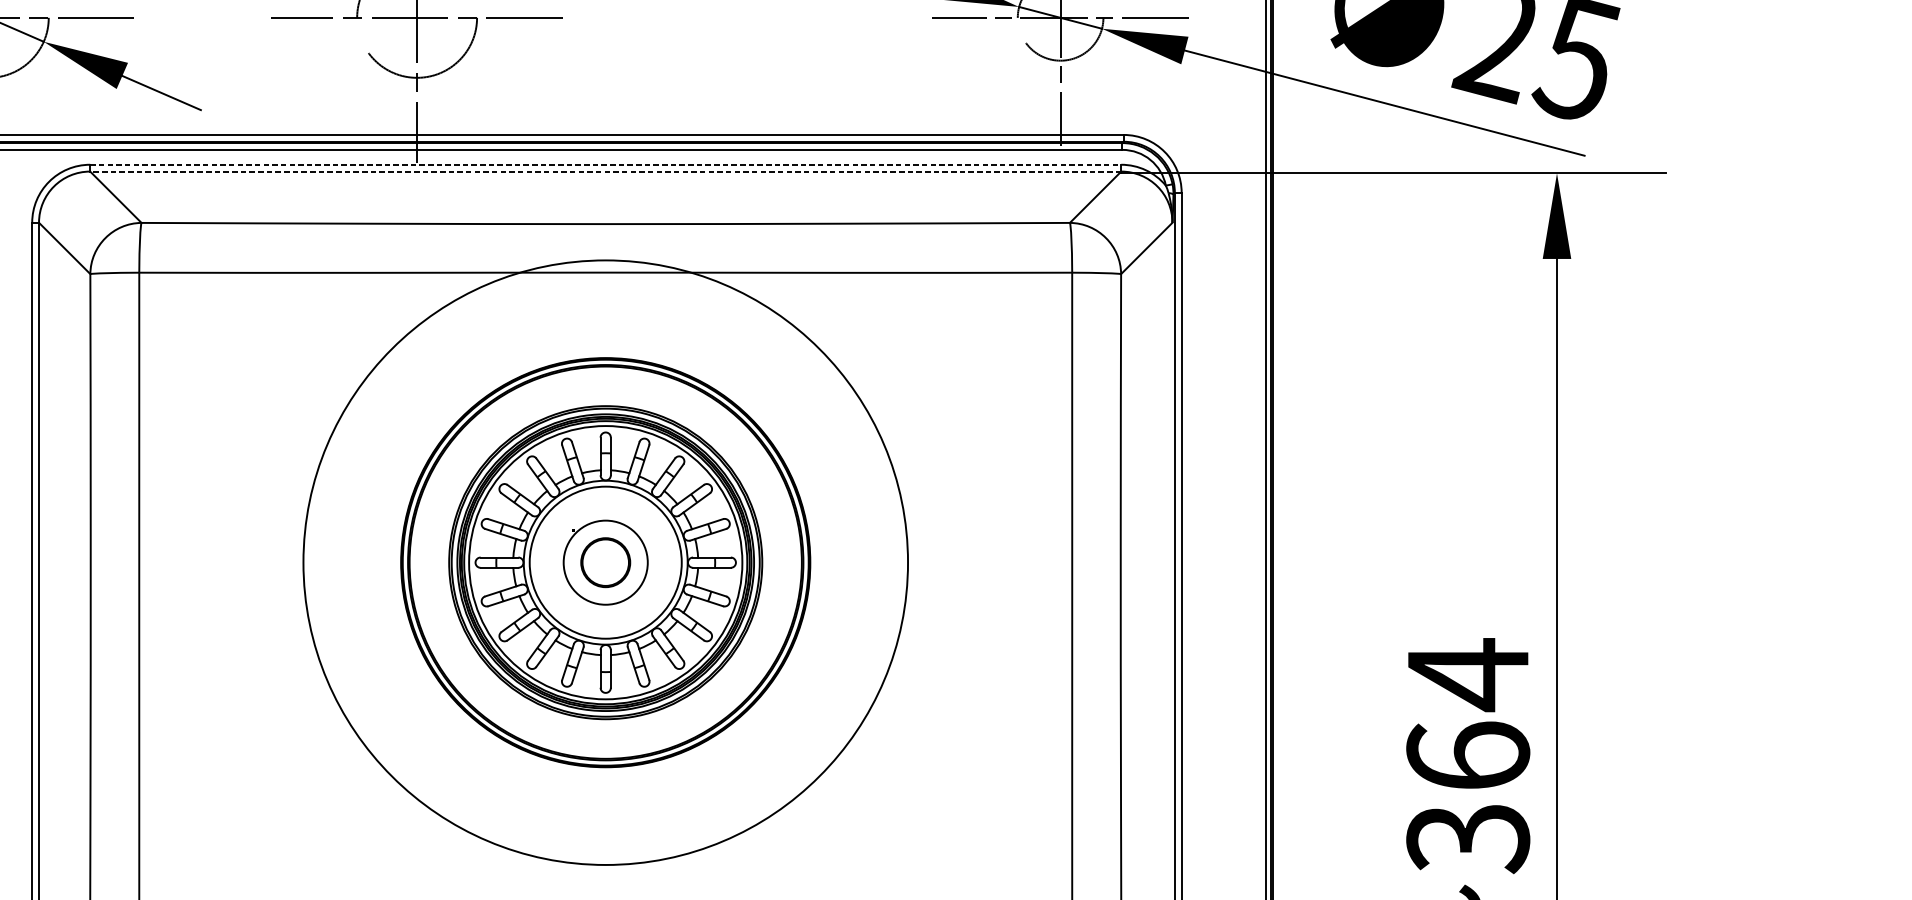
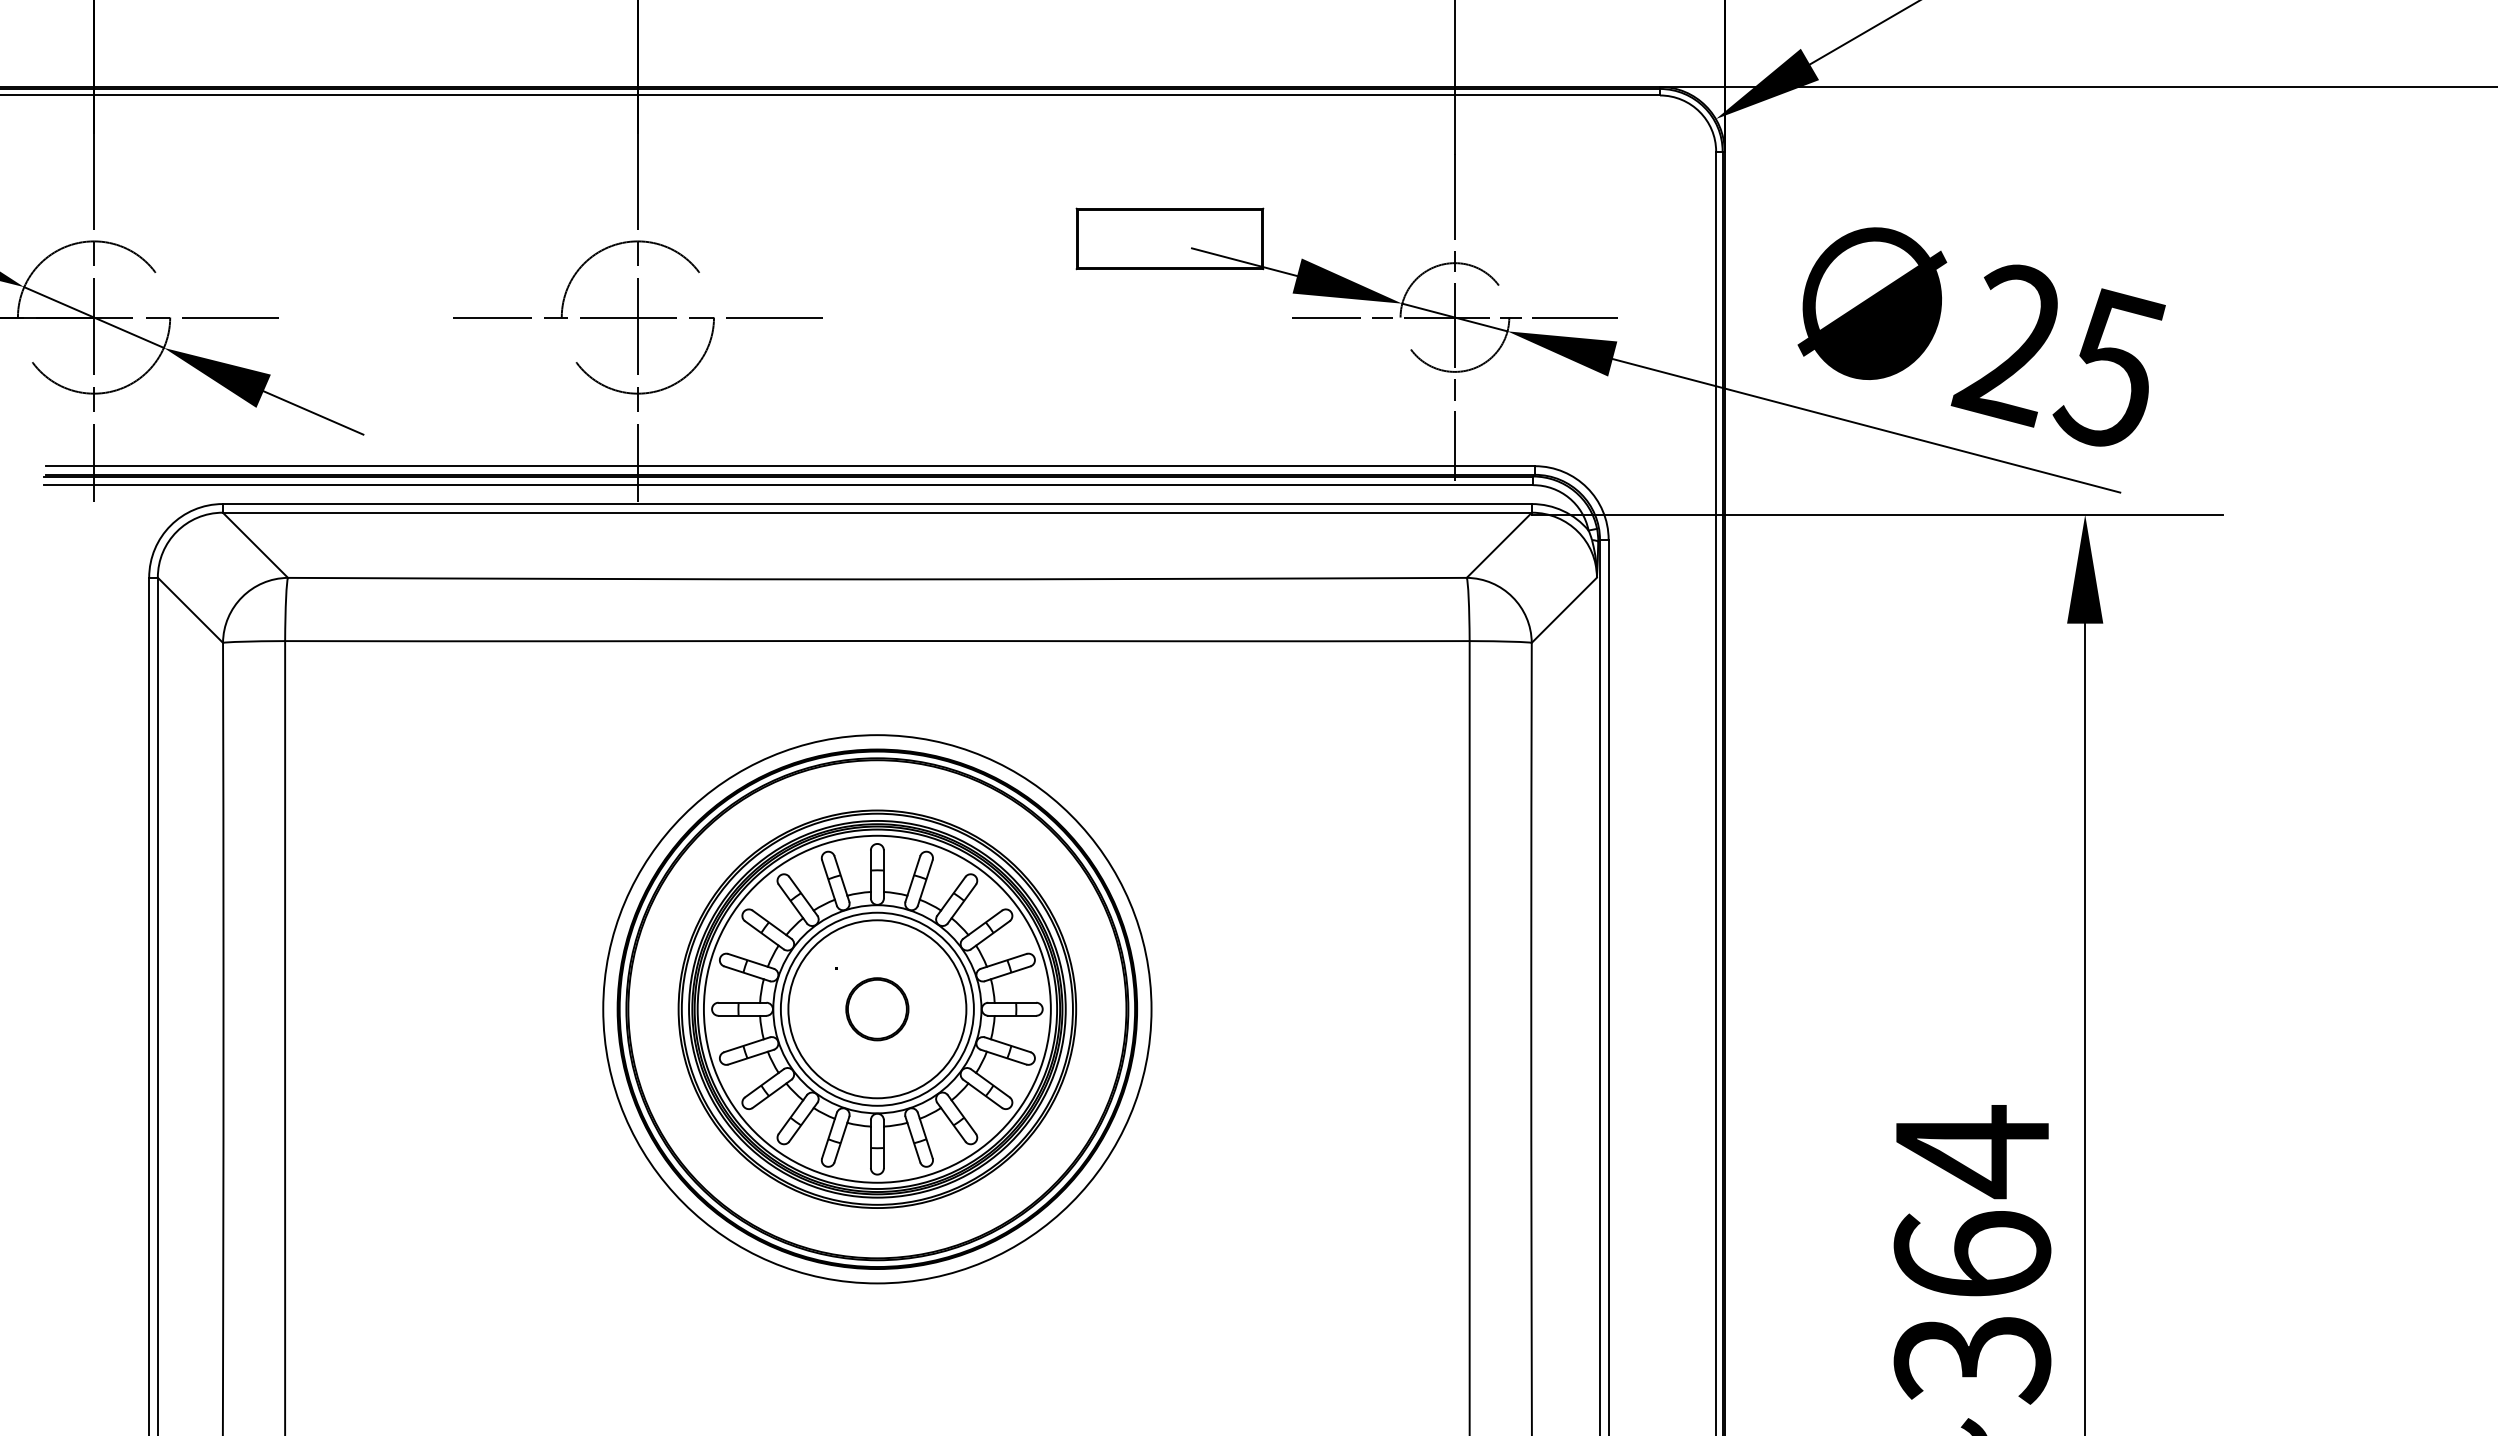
line: (605, 165) -> (877, 504), dashed -> solid
line: (605, 171) -> (877, 512), dashed -> solid
circle: (605, 562) -> (877, 1009), size x0.71
circle: (605, 562) -> (877, 1009), size x1.67

